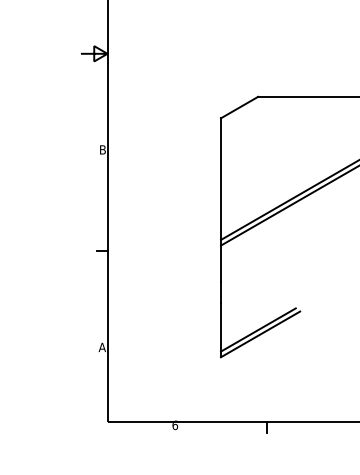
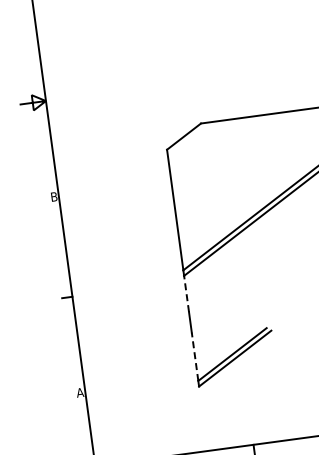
line: (221, 263) -> (187, 293), solid -> dashed
line: (221, 326) -> (195, 356), solid -> dashed

